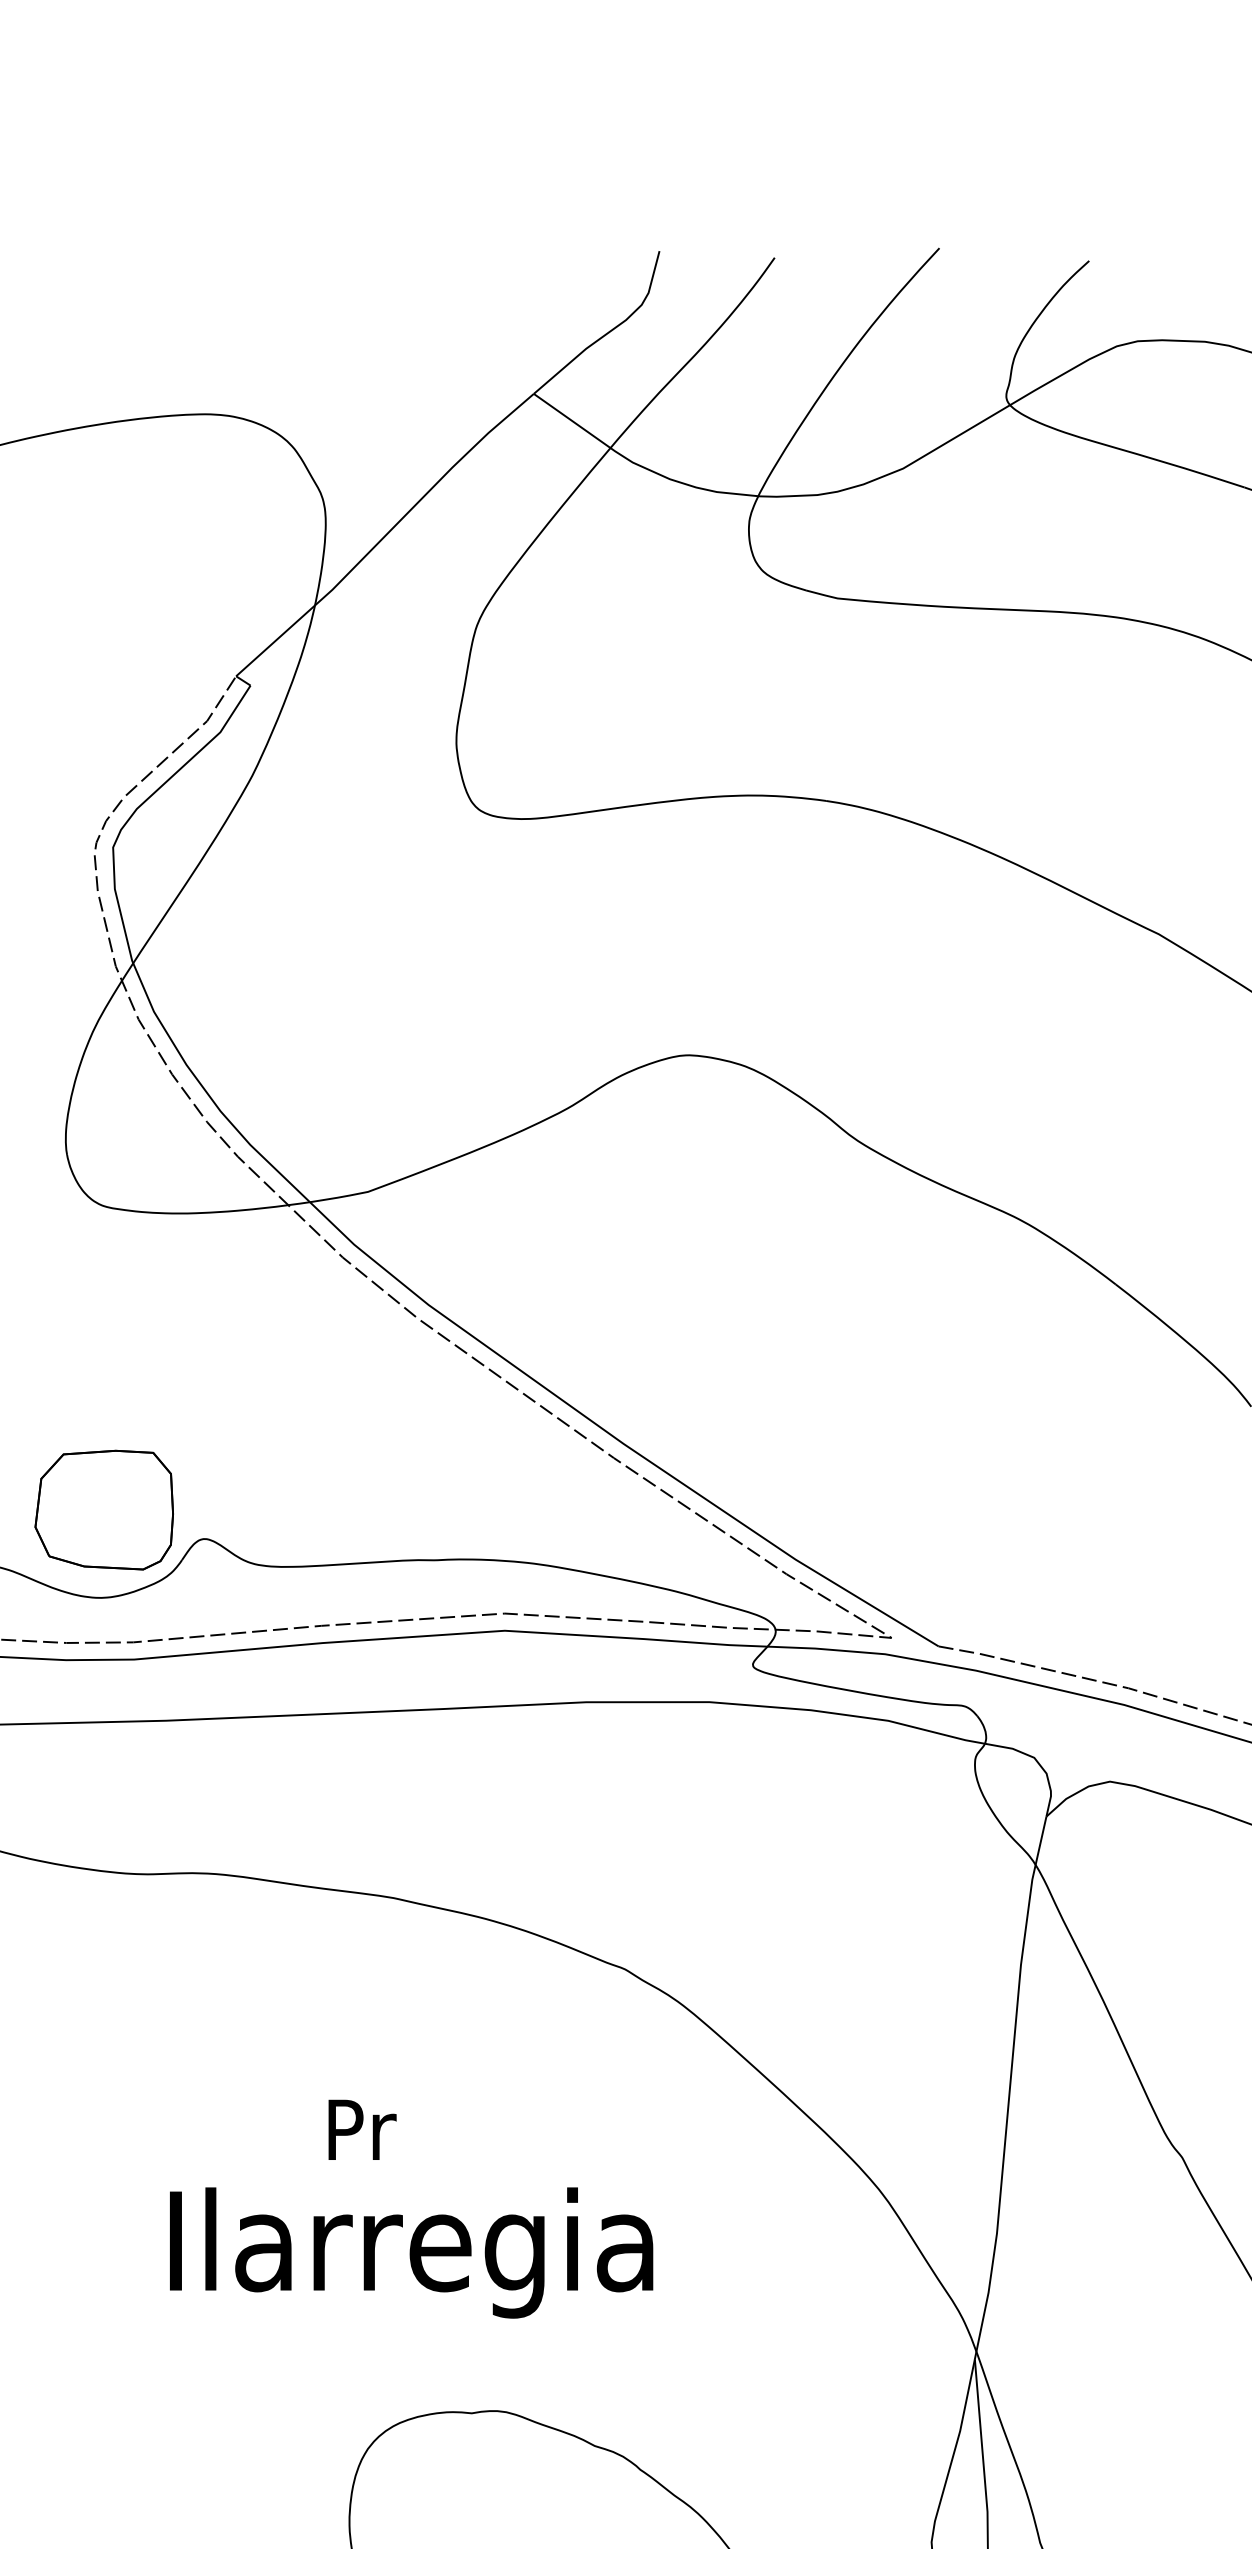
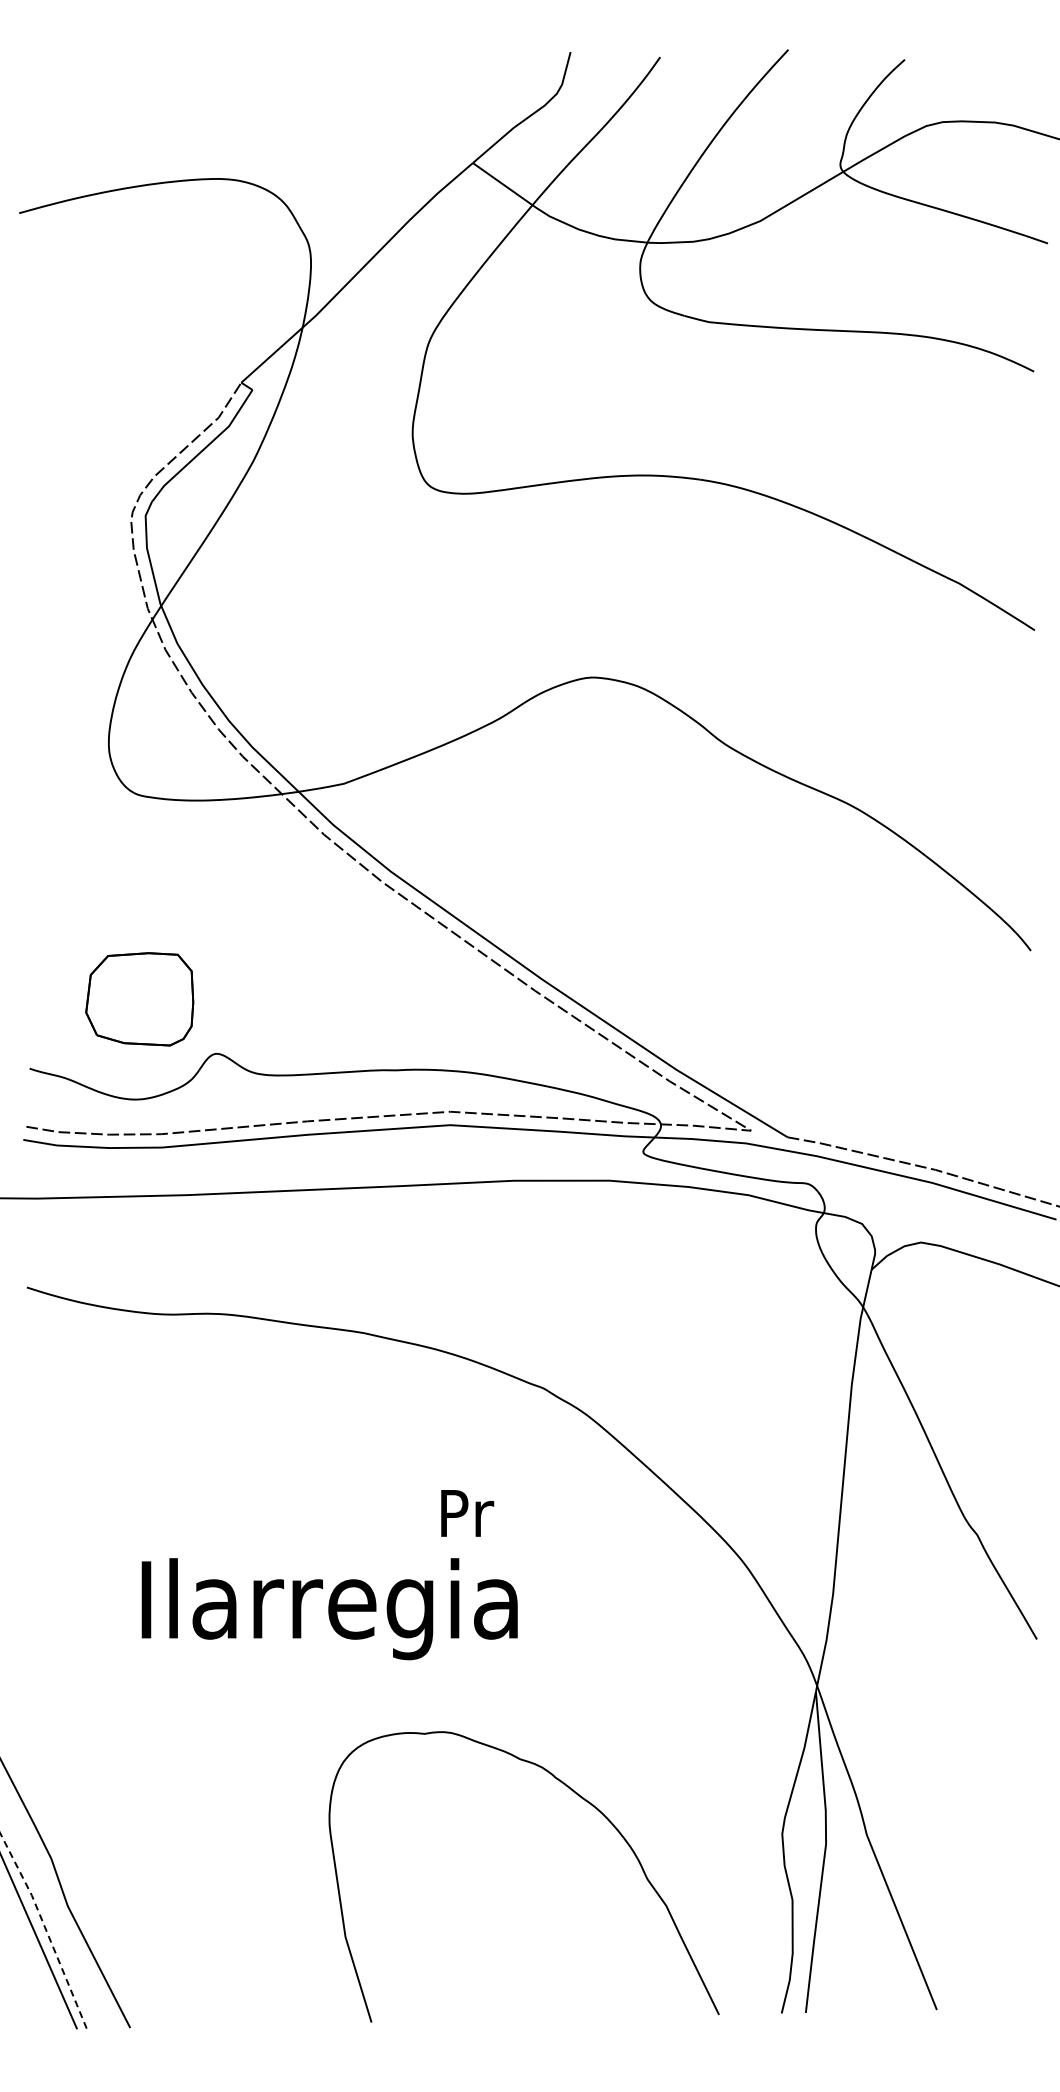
part: (103, 1510) -> (139, 999), moved
text: (362, 2130) -> (467, 1513), moved
text: (411, 2253) -> (329, 1609), moved

